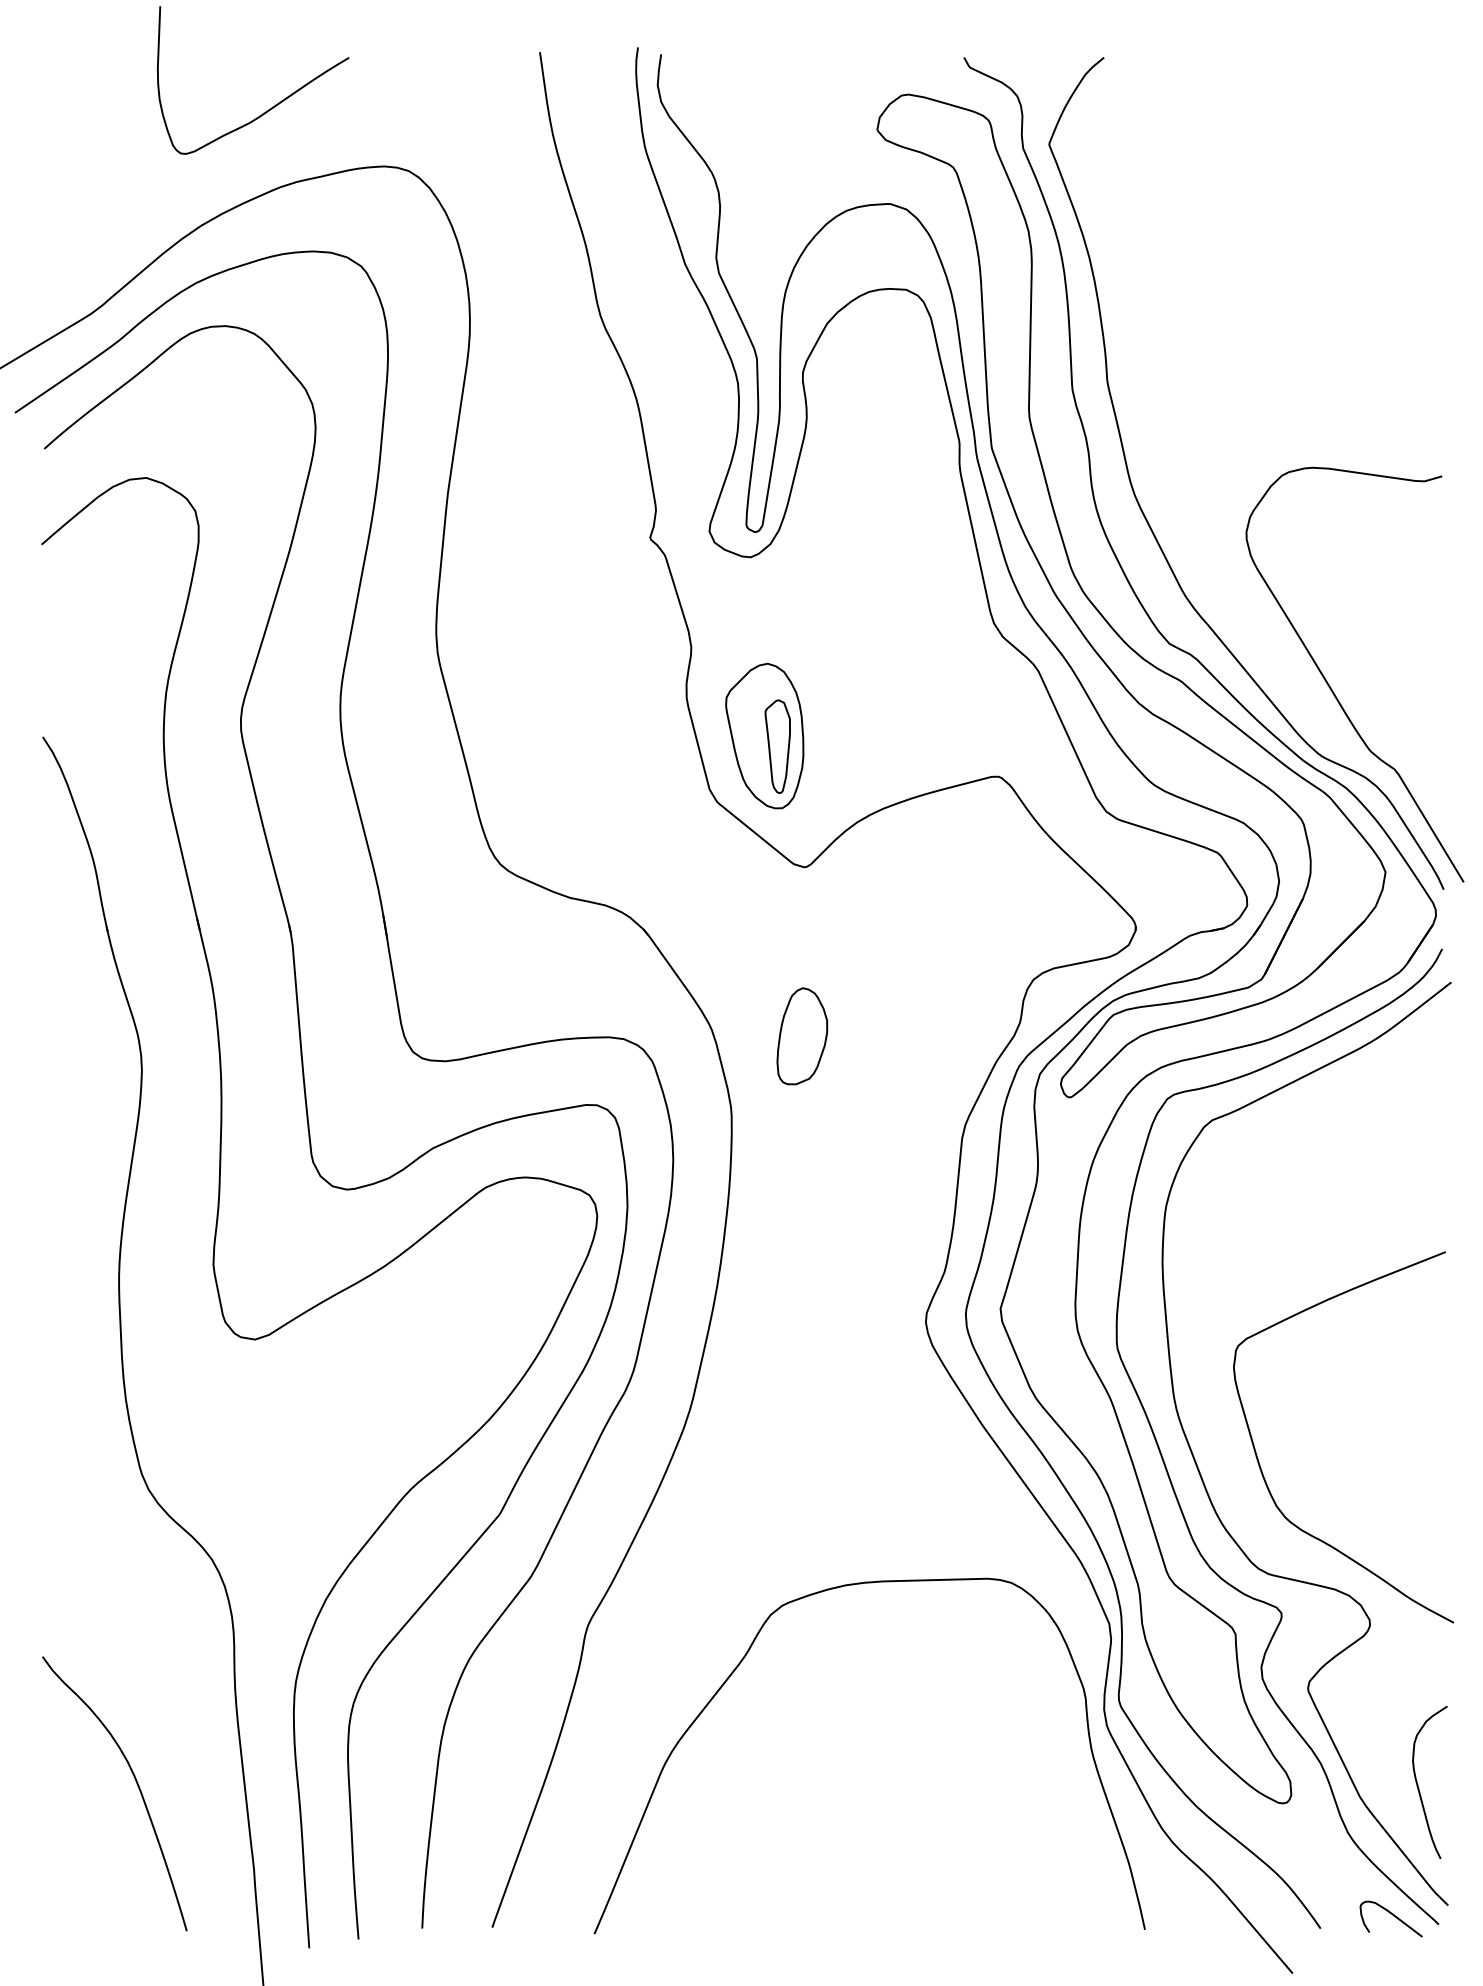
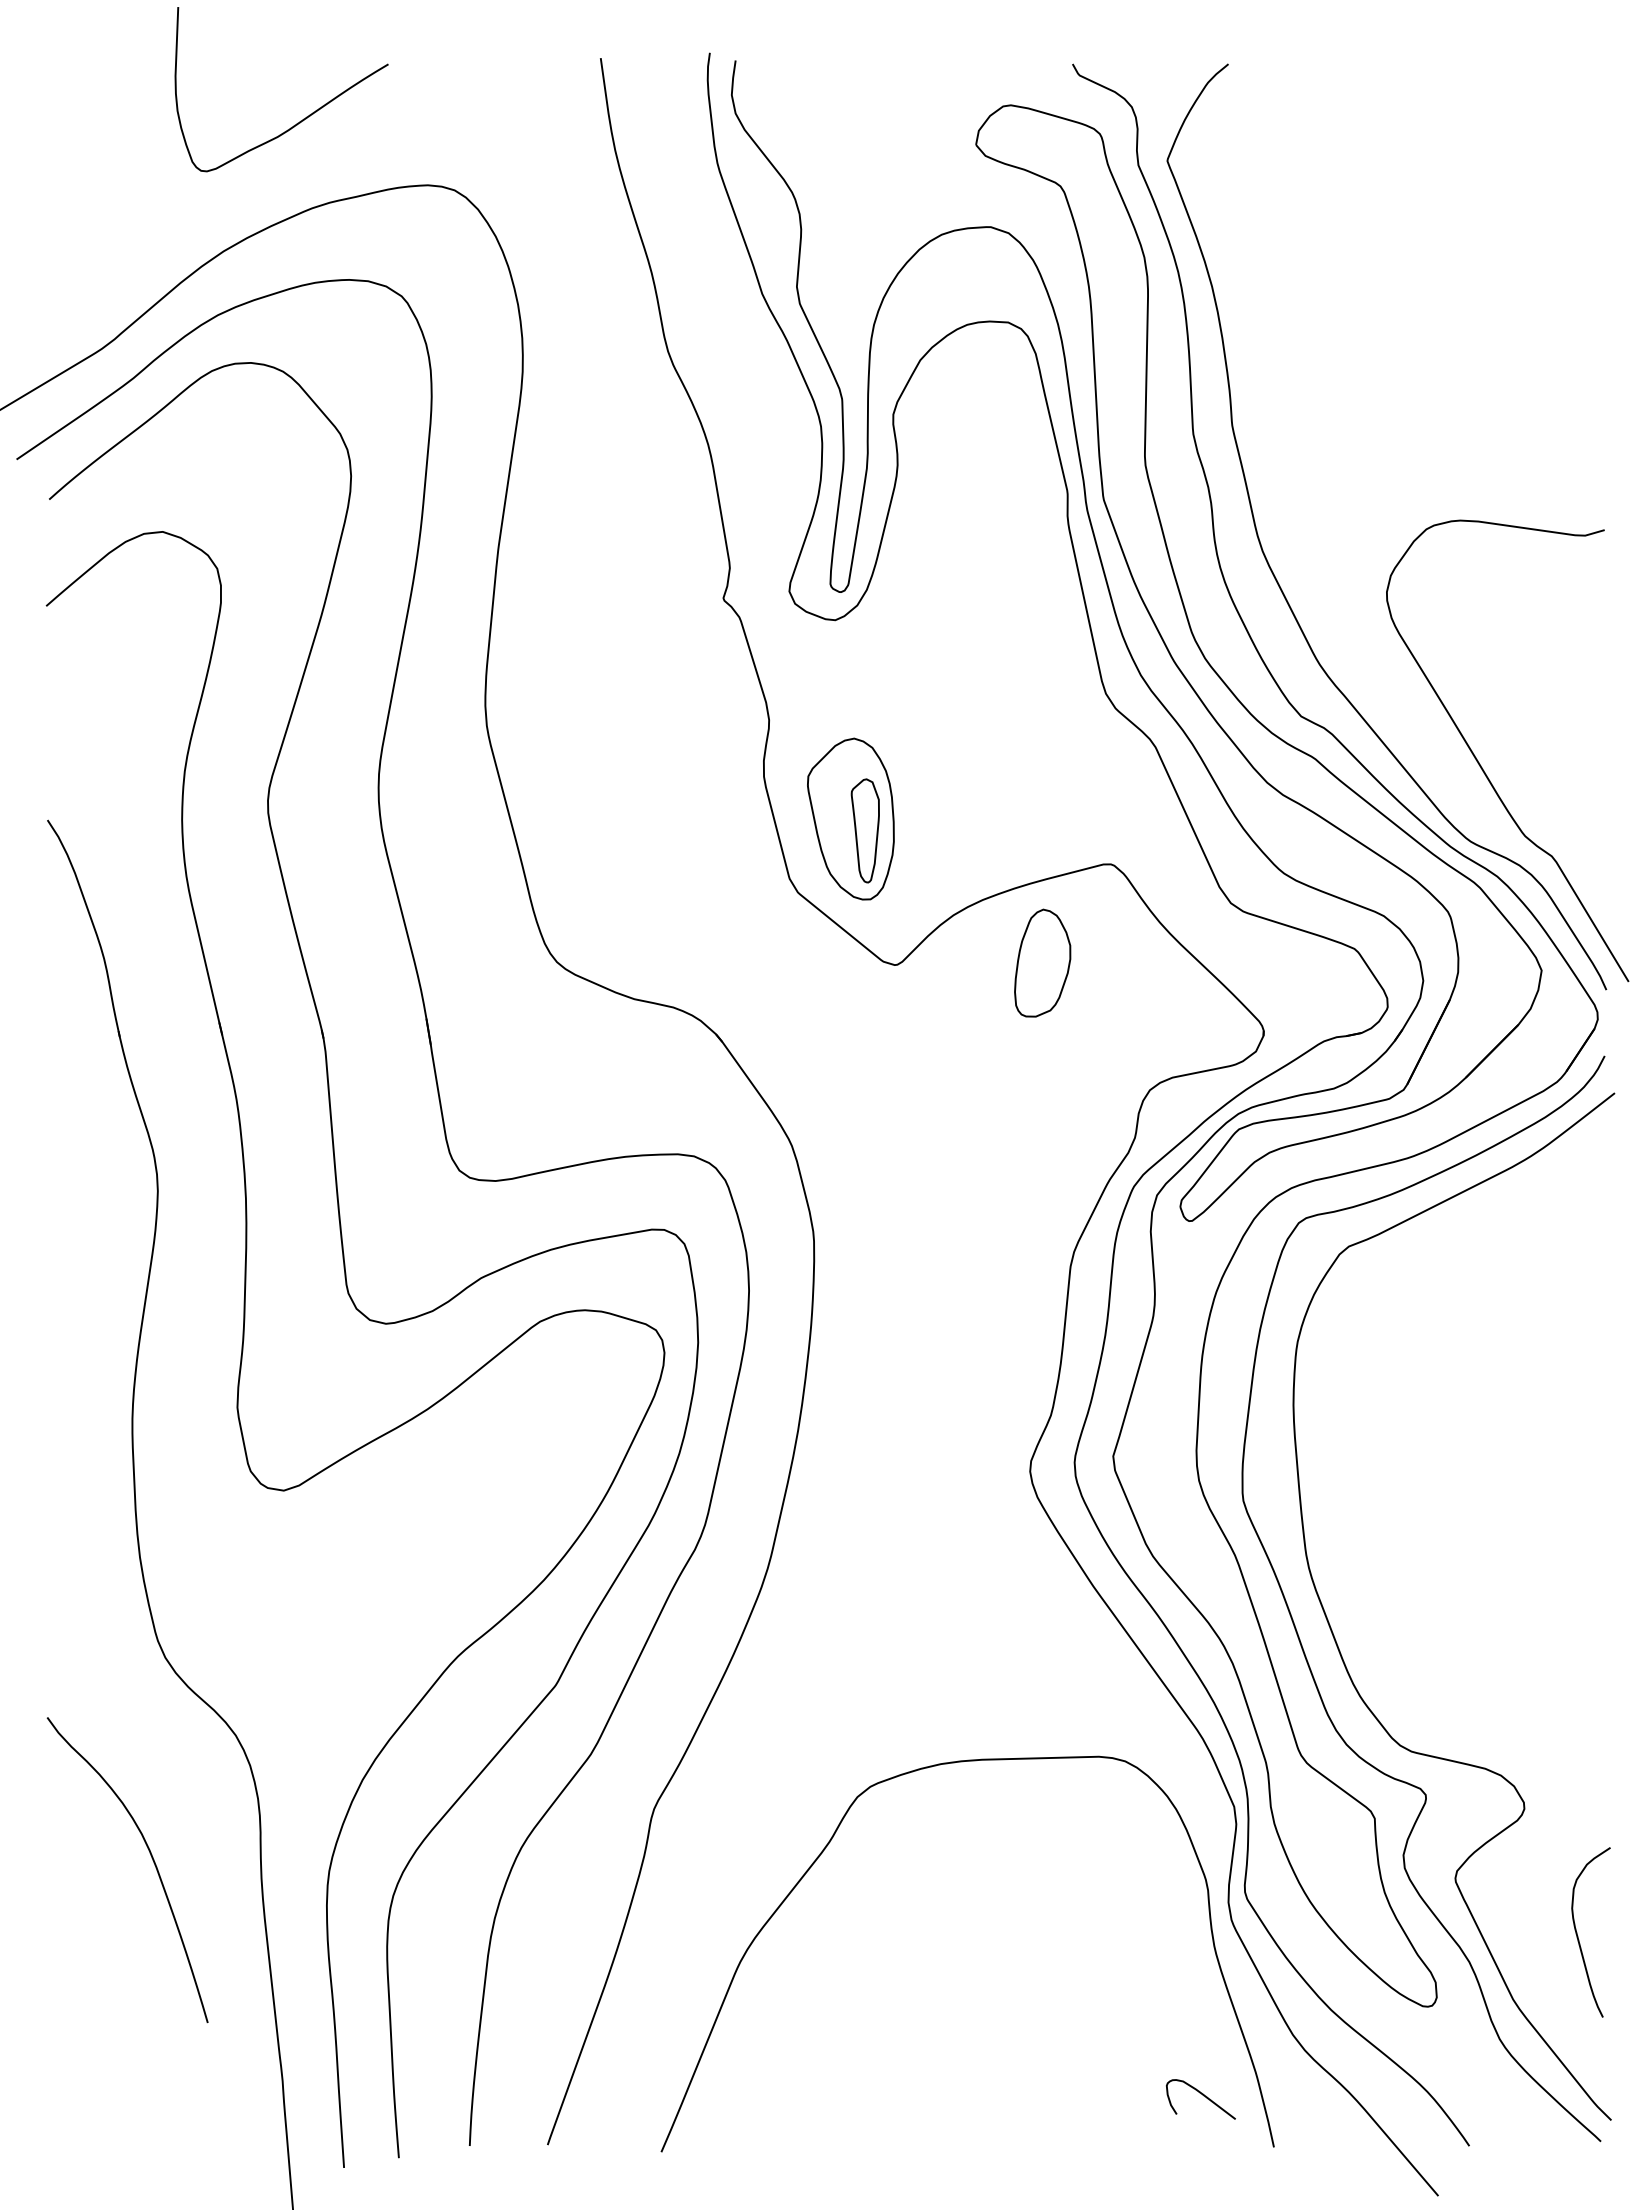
part: (802, 1035) -> (1042, 962), moved
curve: (1260, 1465) -> (1402, 1630), removed
curve: (136, 1783) -> (151, 1858), moved
curve: (1418, 1786) -> (1578, 1936), moved
curve: (1393, 1916) -> (1203, 2096), moved

